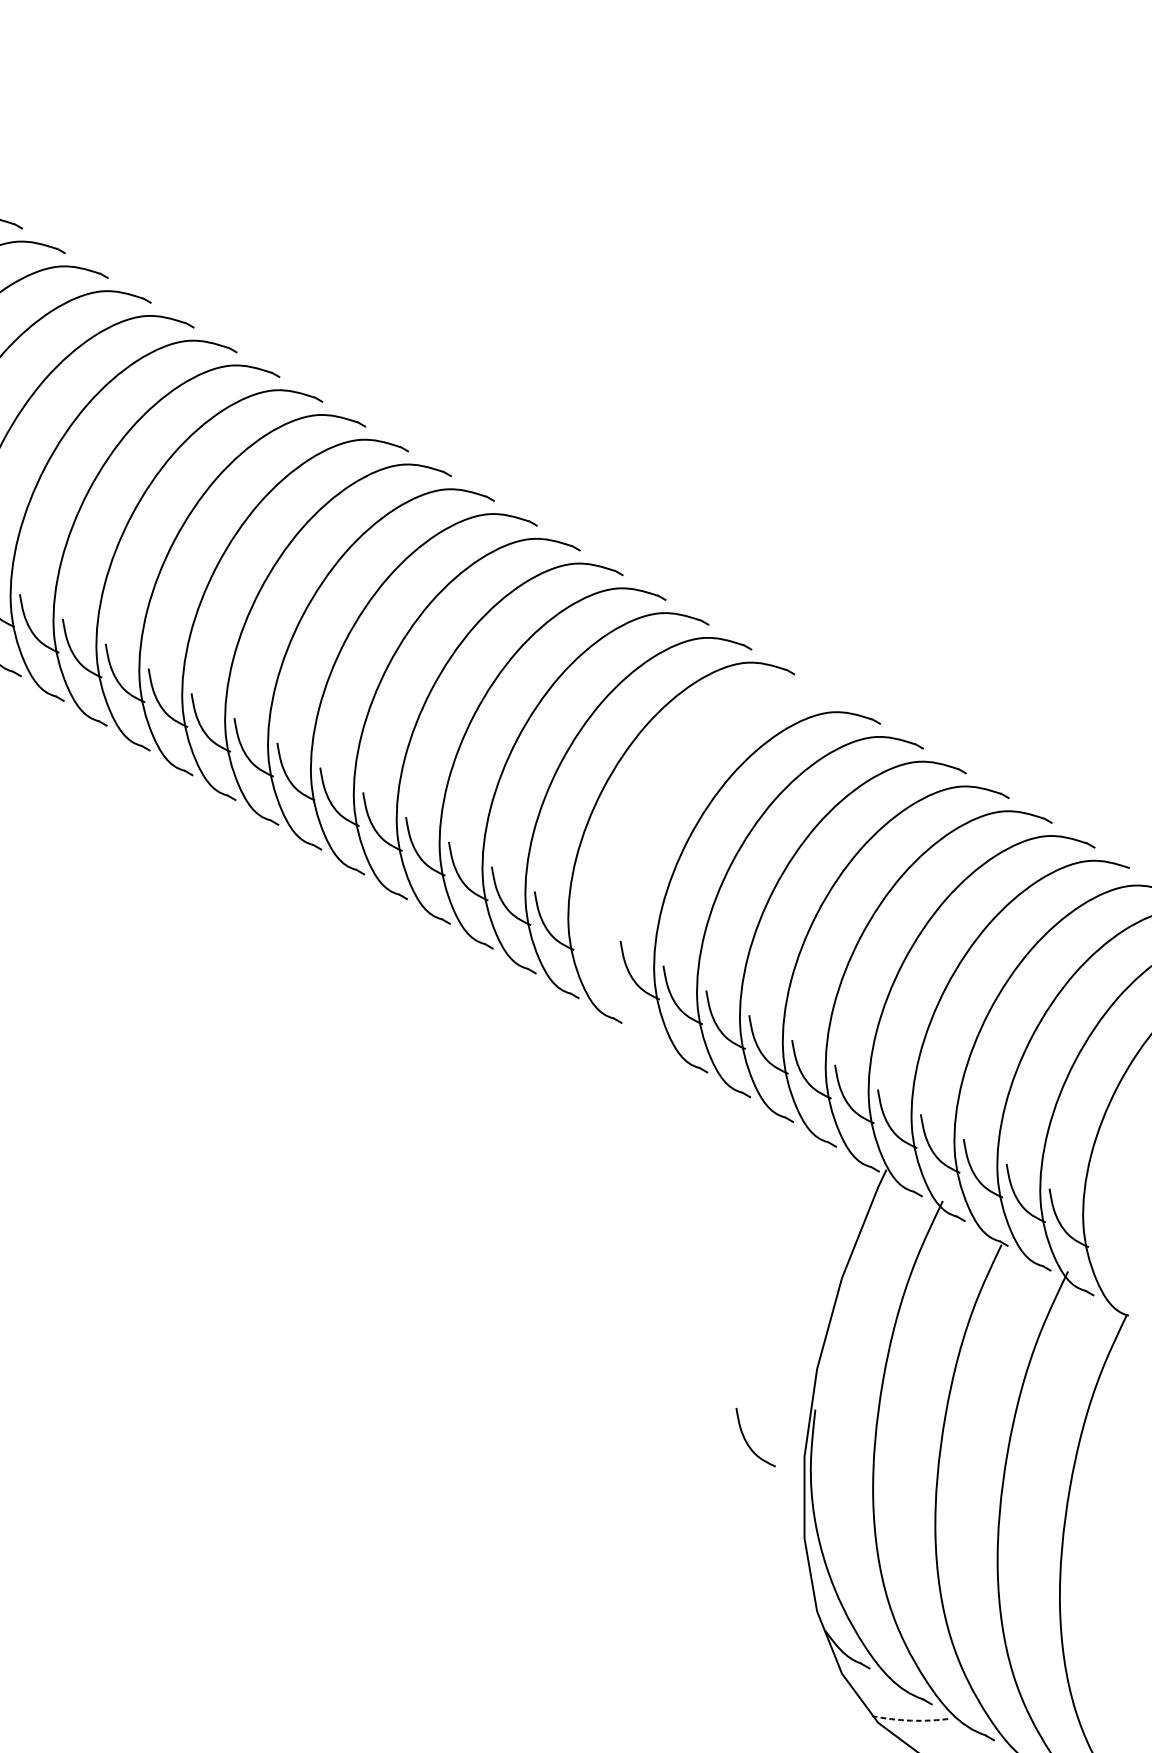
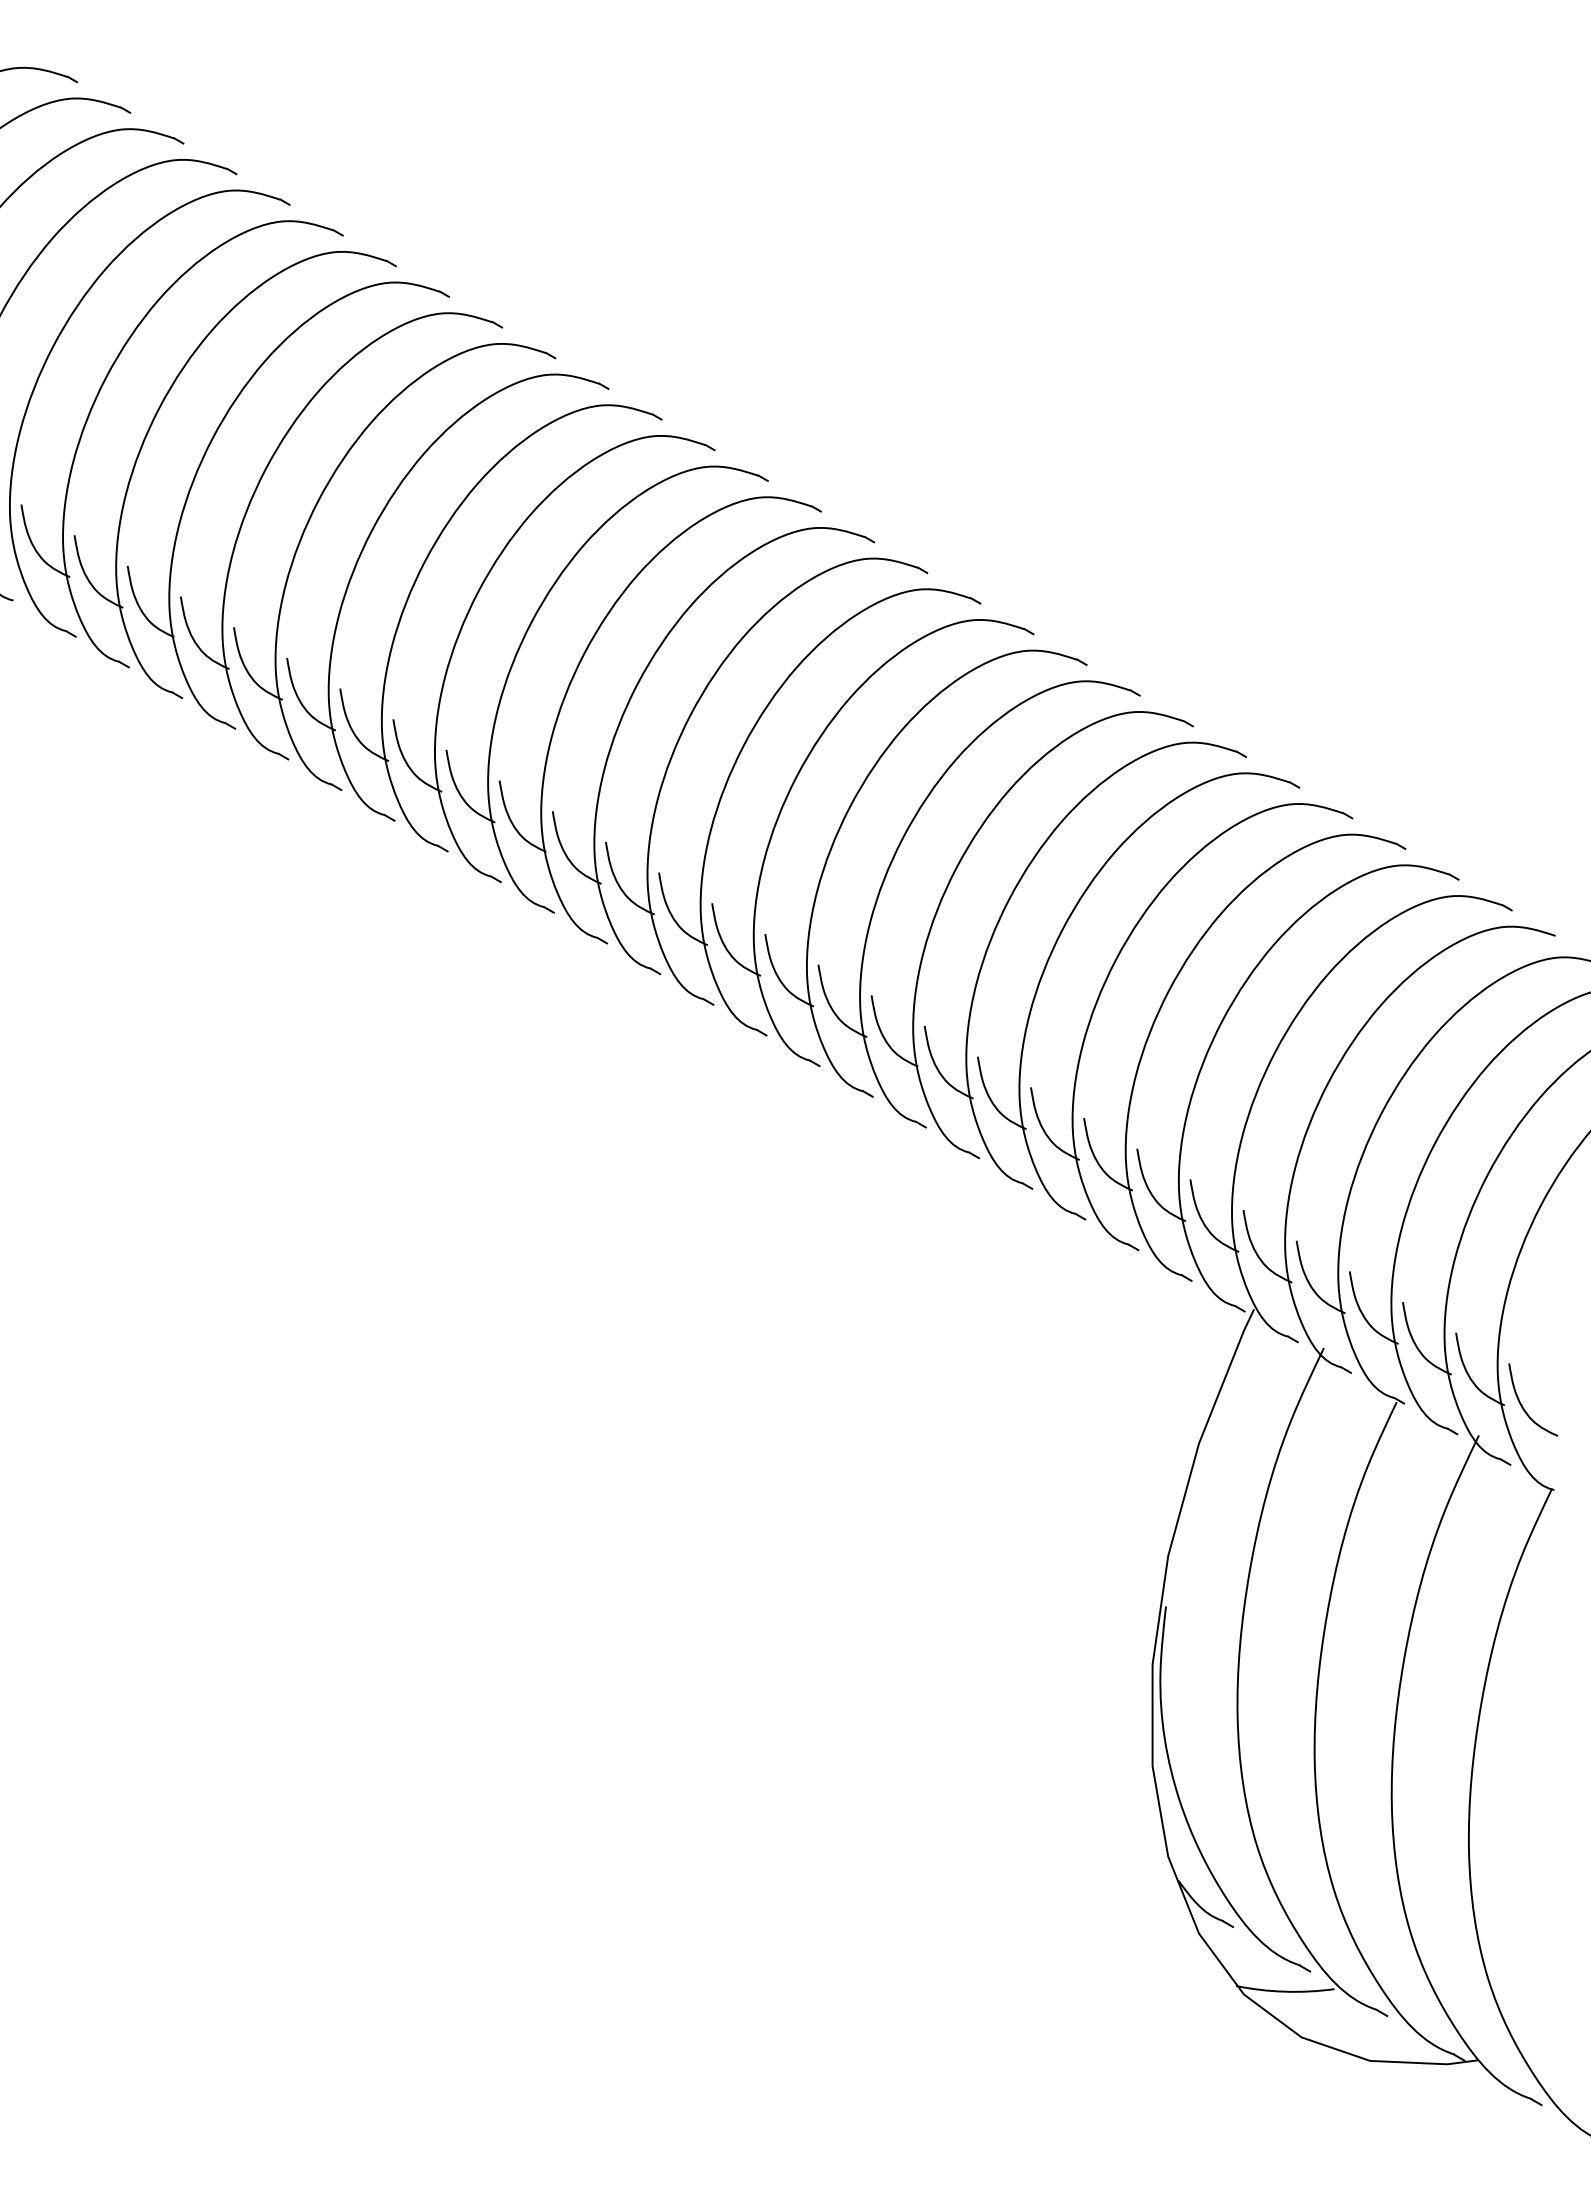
part: (634, 839) -> (942, 900), added
curve: (747, 1442) -> (1523, 1406), moved
arc: (911, 1720) -> (1285, 1991), dashed -> solid

